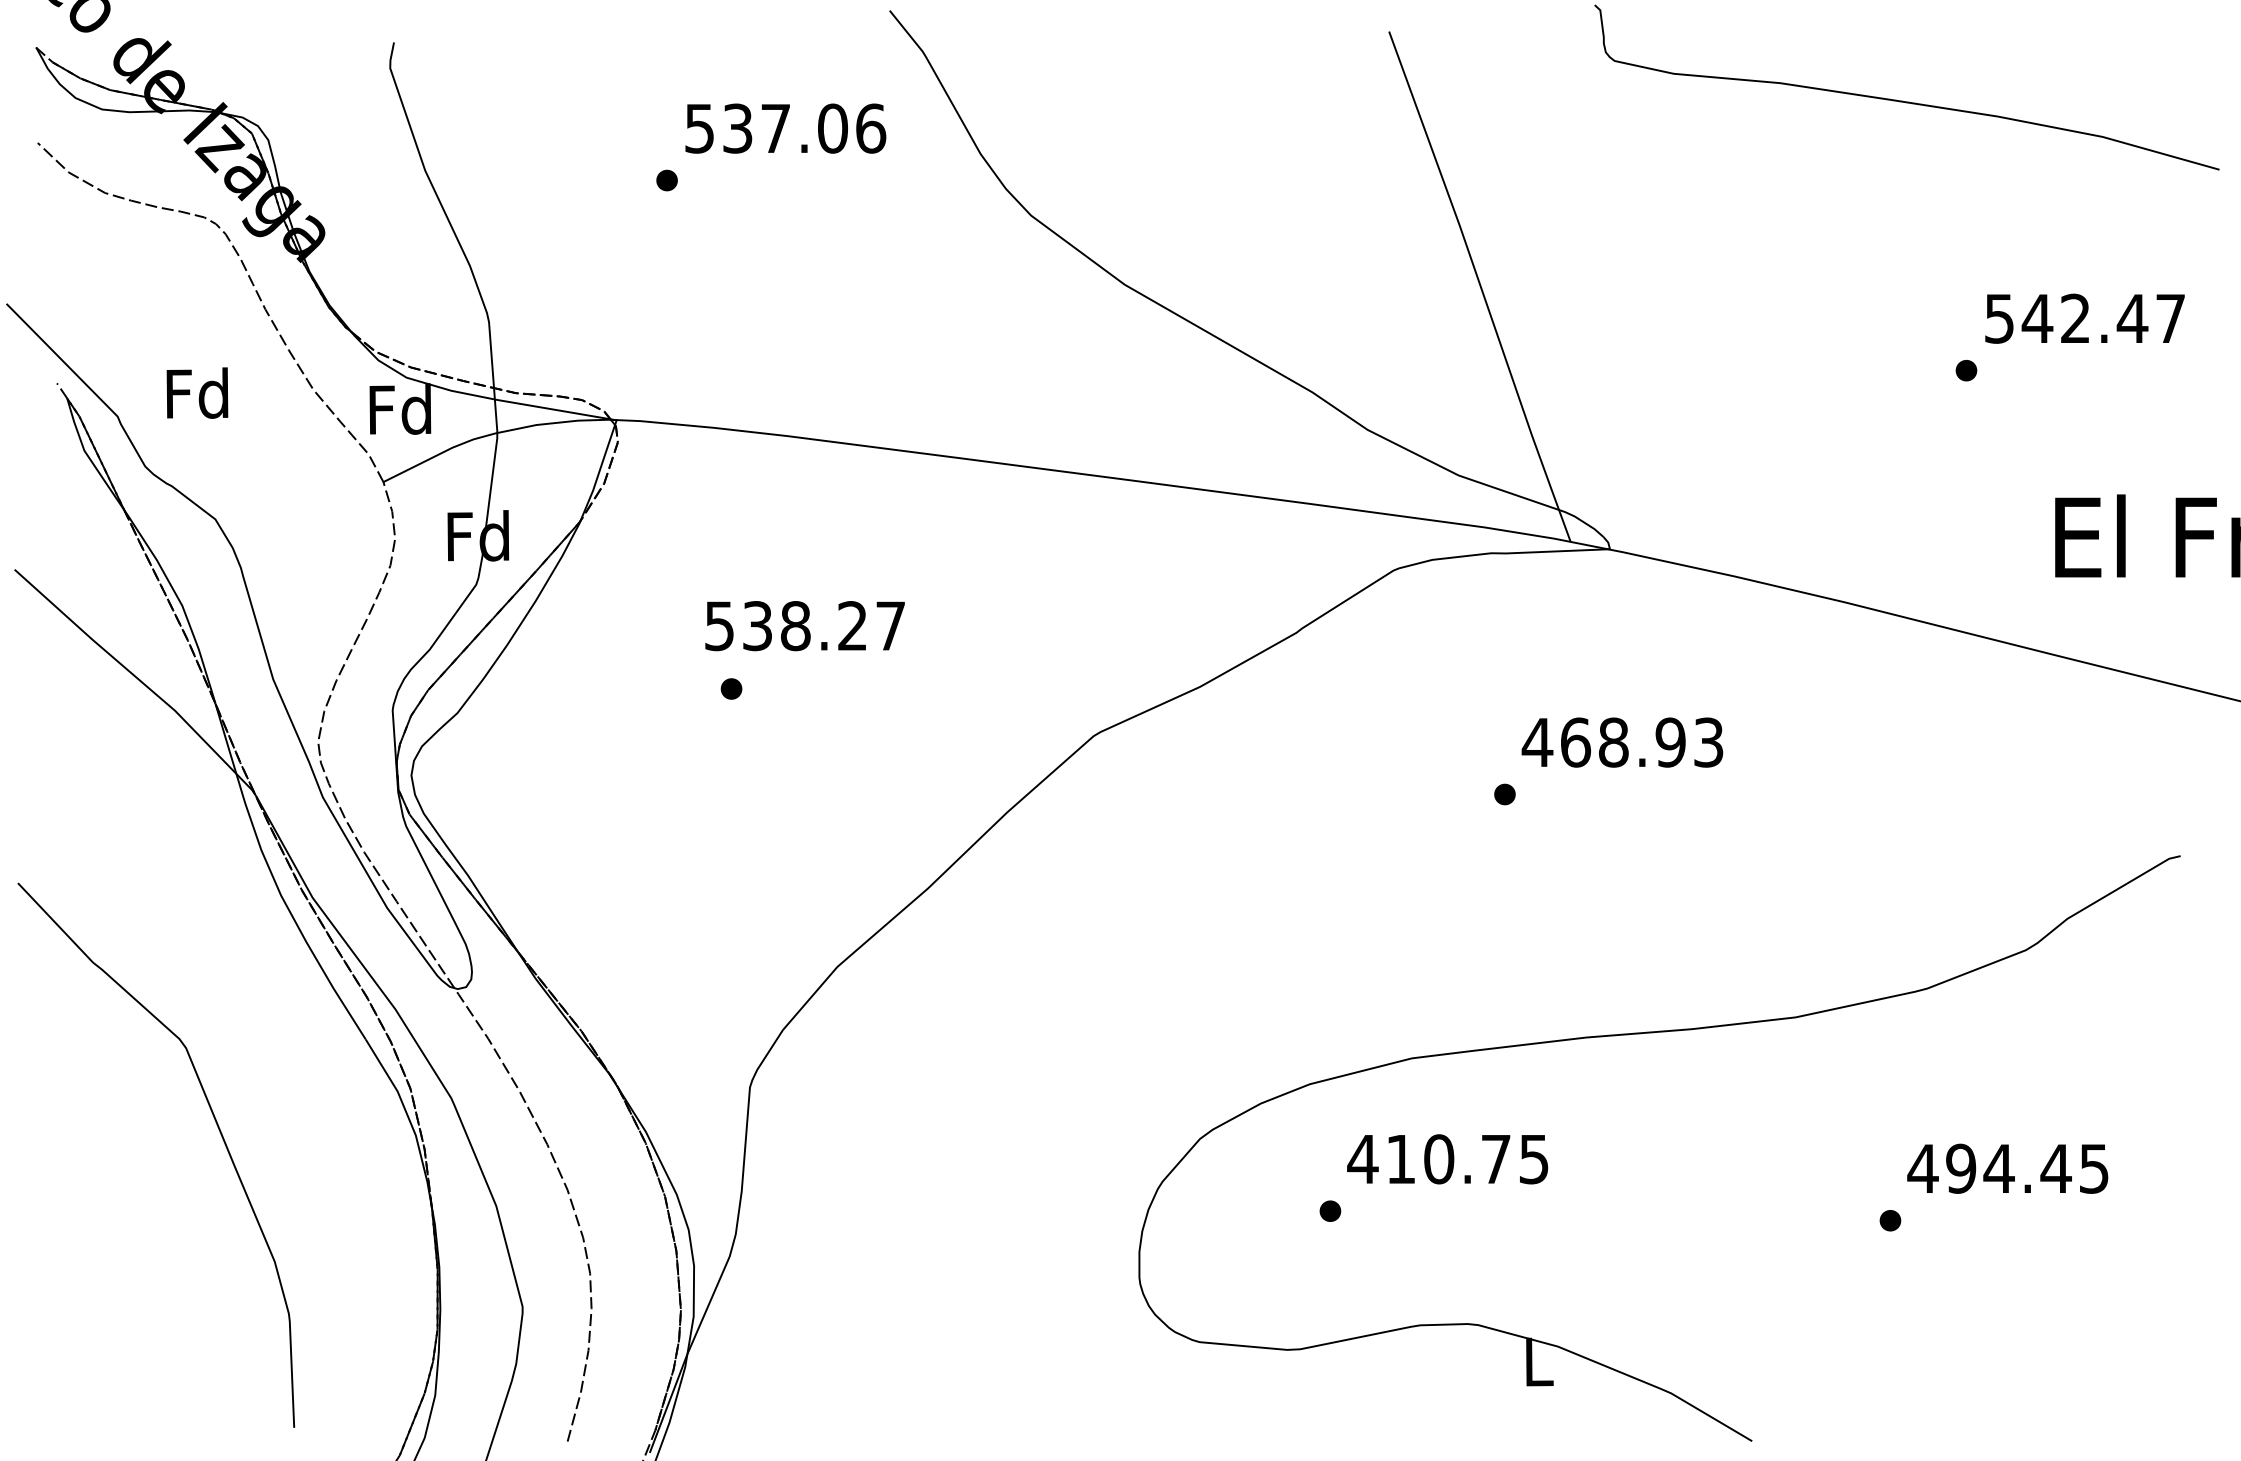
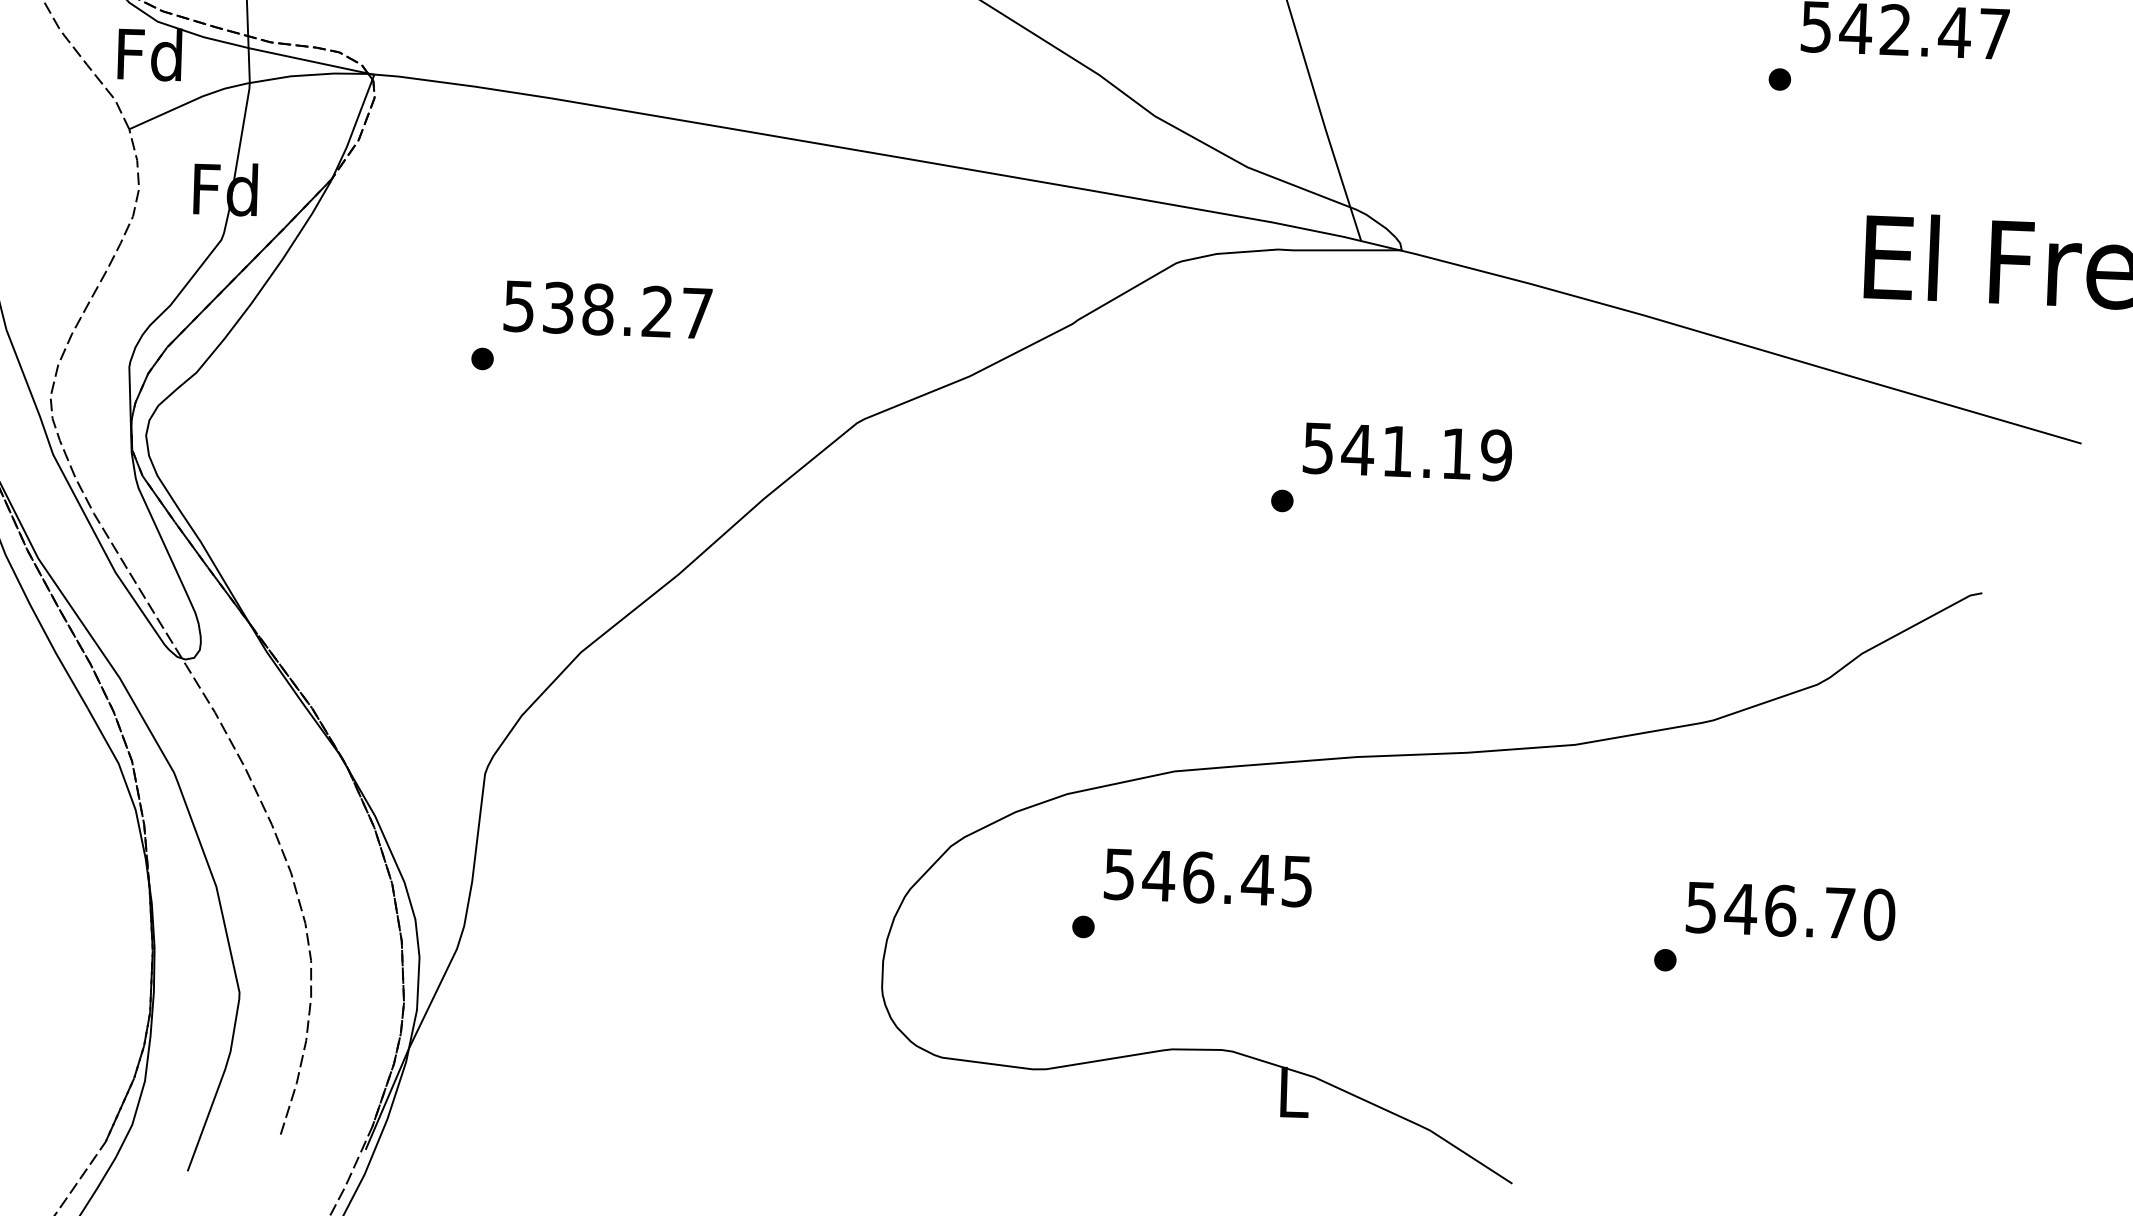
text: (804, 626) -> (607, 310), moved
text: (1622, 742) -> (1406, 451), 468.93 -> 541.19
text: (1429, 1159) -> (1188, 877), 410.75 -> 546.45
text: (2008, 1168) -> (1790, 910), 494.45 -> 546.70

